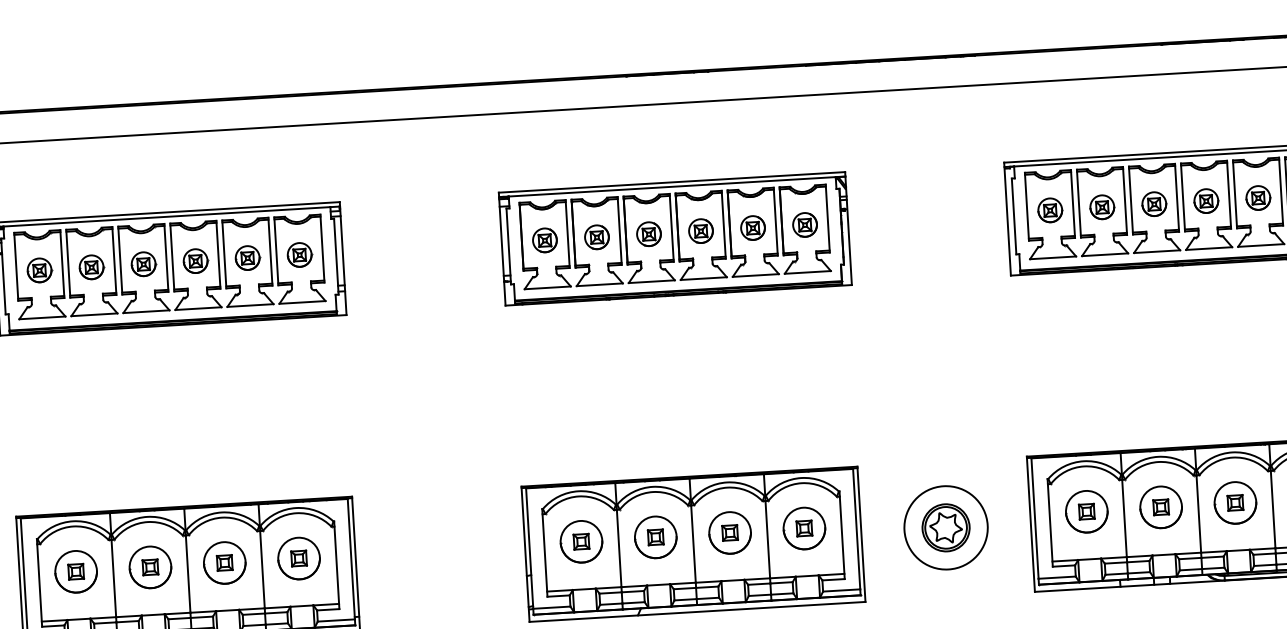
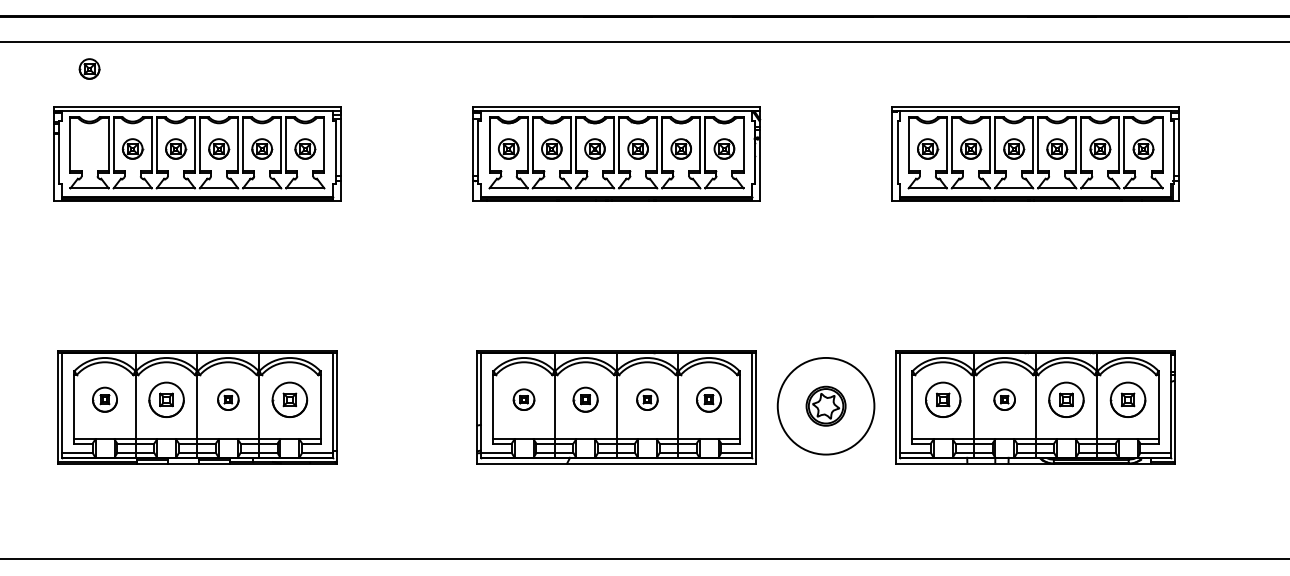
part: (39, 269) -> (89, 68), moved
part: (1160, 506) -> (1004, 399), size x0.6
circle: (945, 526) -> (825, 405), size x1.4
part: (803, 528) -> (708, 399), size x0.7
part: (730, 532) -> (647, 399), size x0.6
part: (655, 536) -> (585, 399), size x0.7
part: (580, 541) -> (523, 399), size x0.6
part: (225, 562) -> (228, 399), size x0.6
part: (75, 571) -> (104, 399), size x0.7

